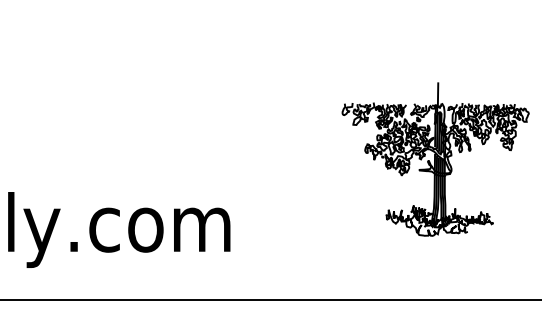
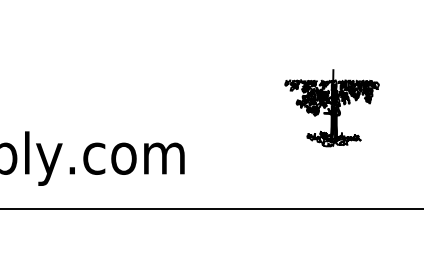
part: (434, 158) -> (331, 107), size x0.7

